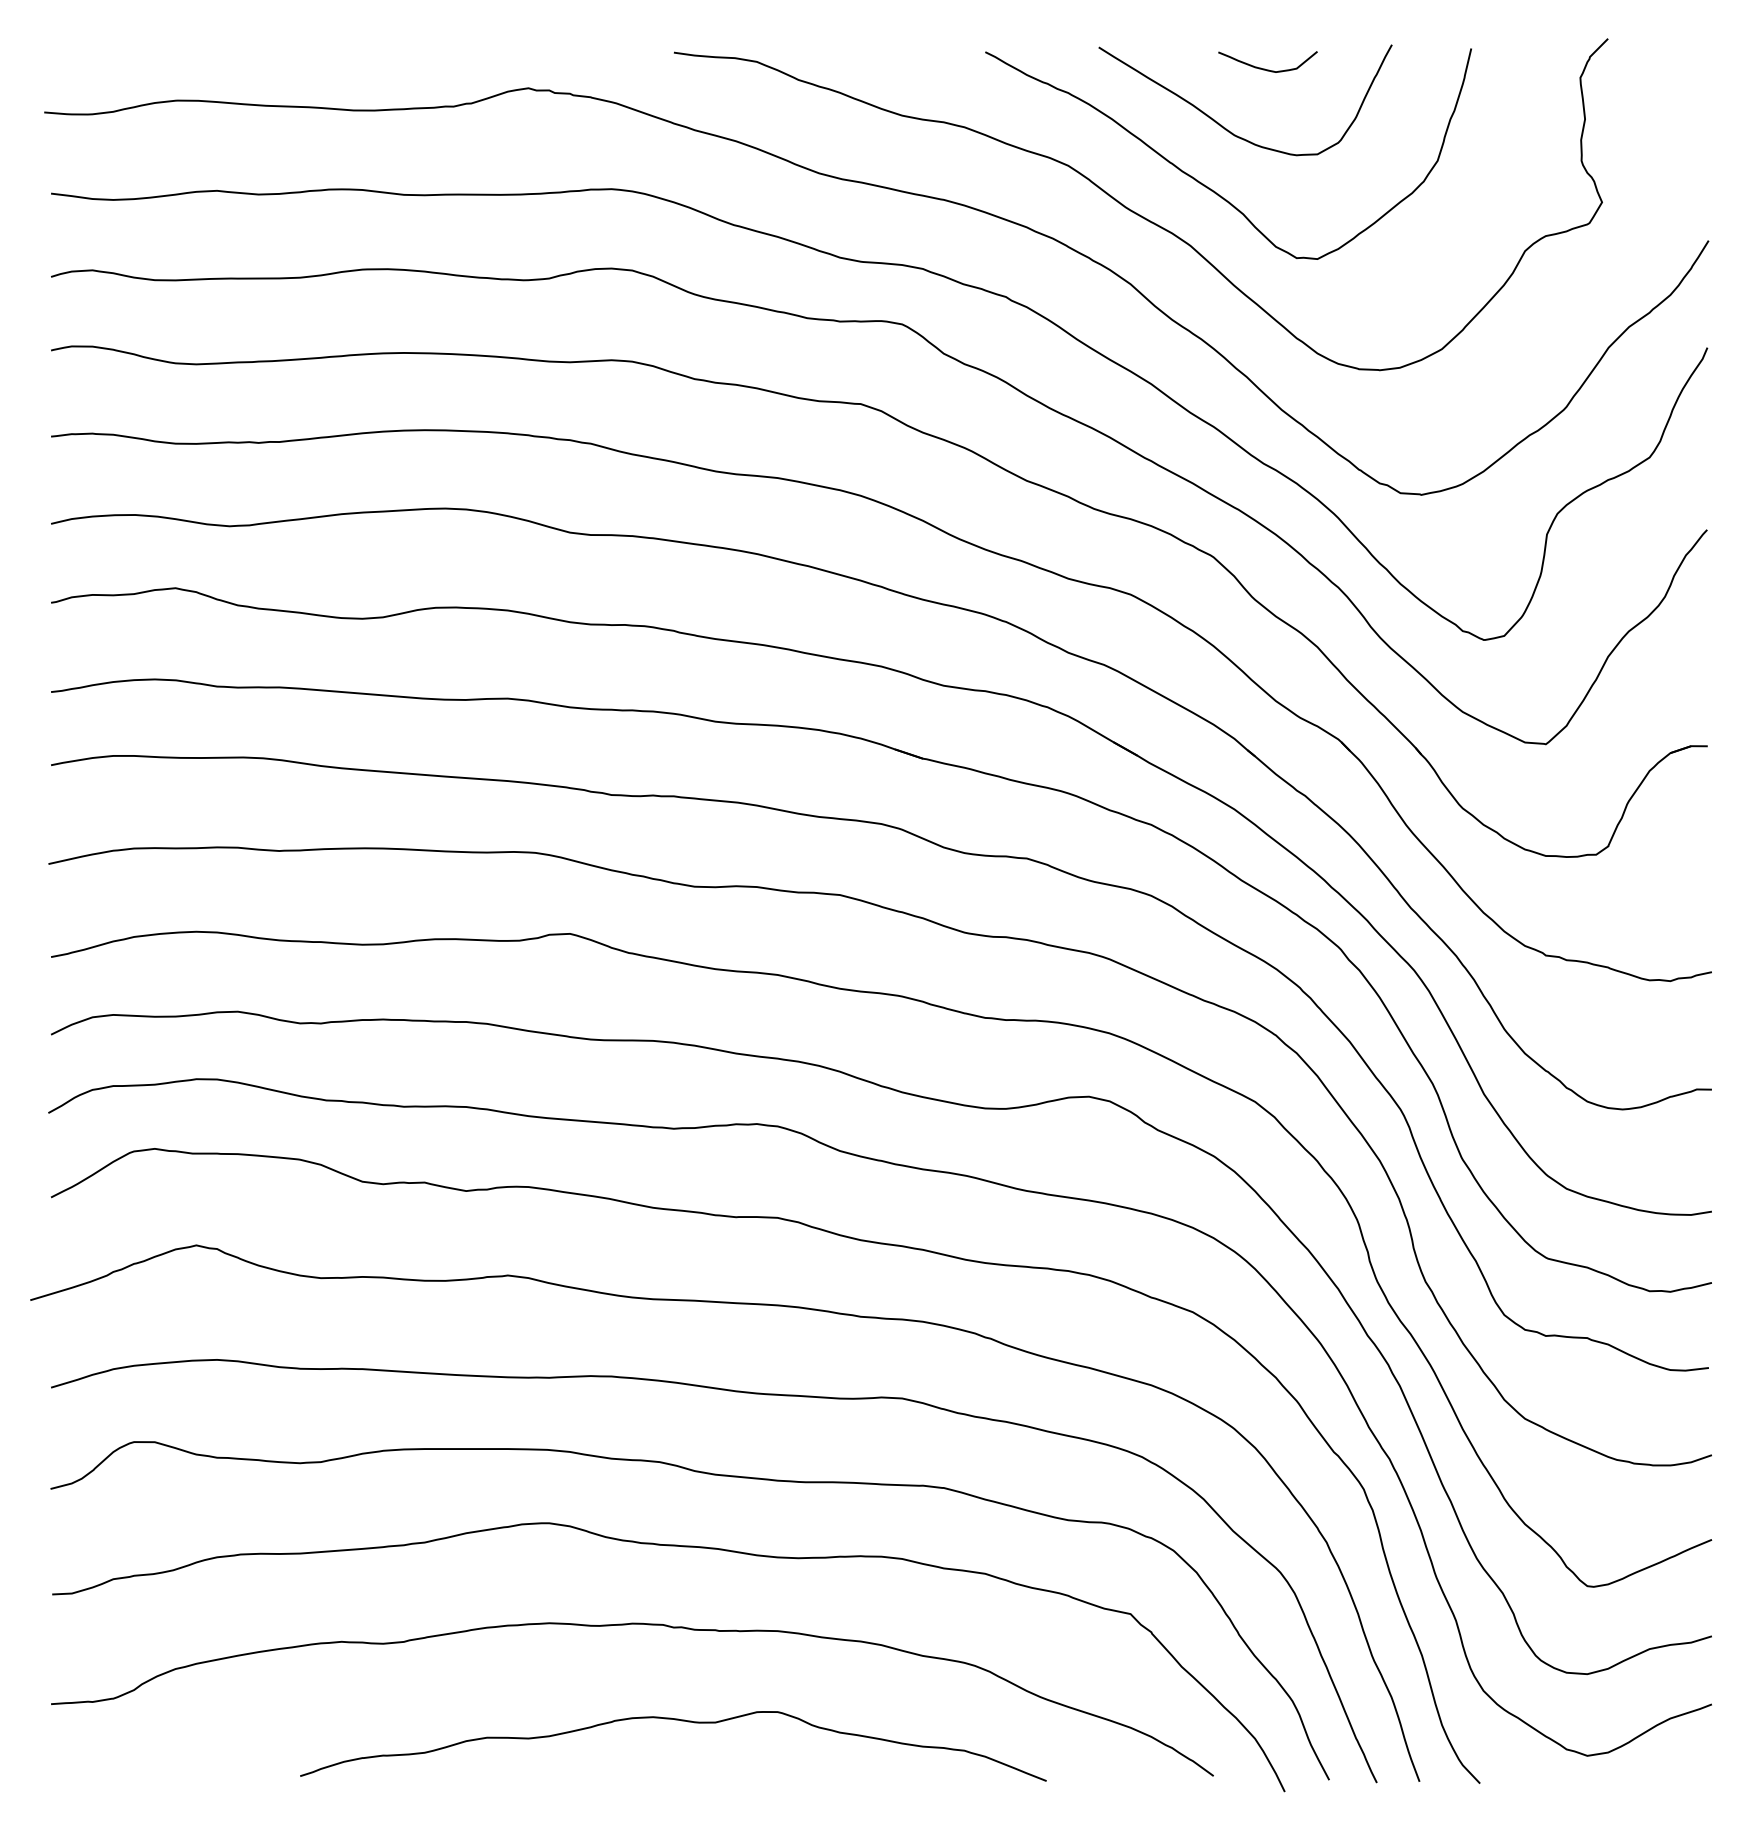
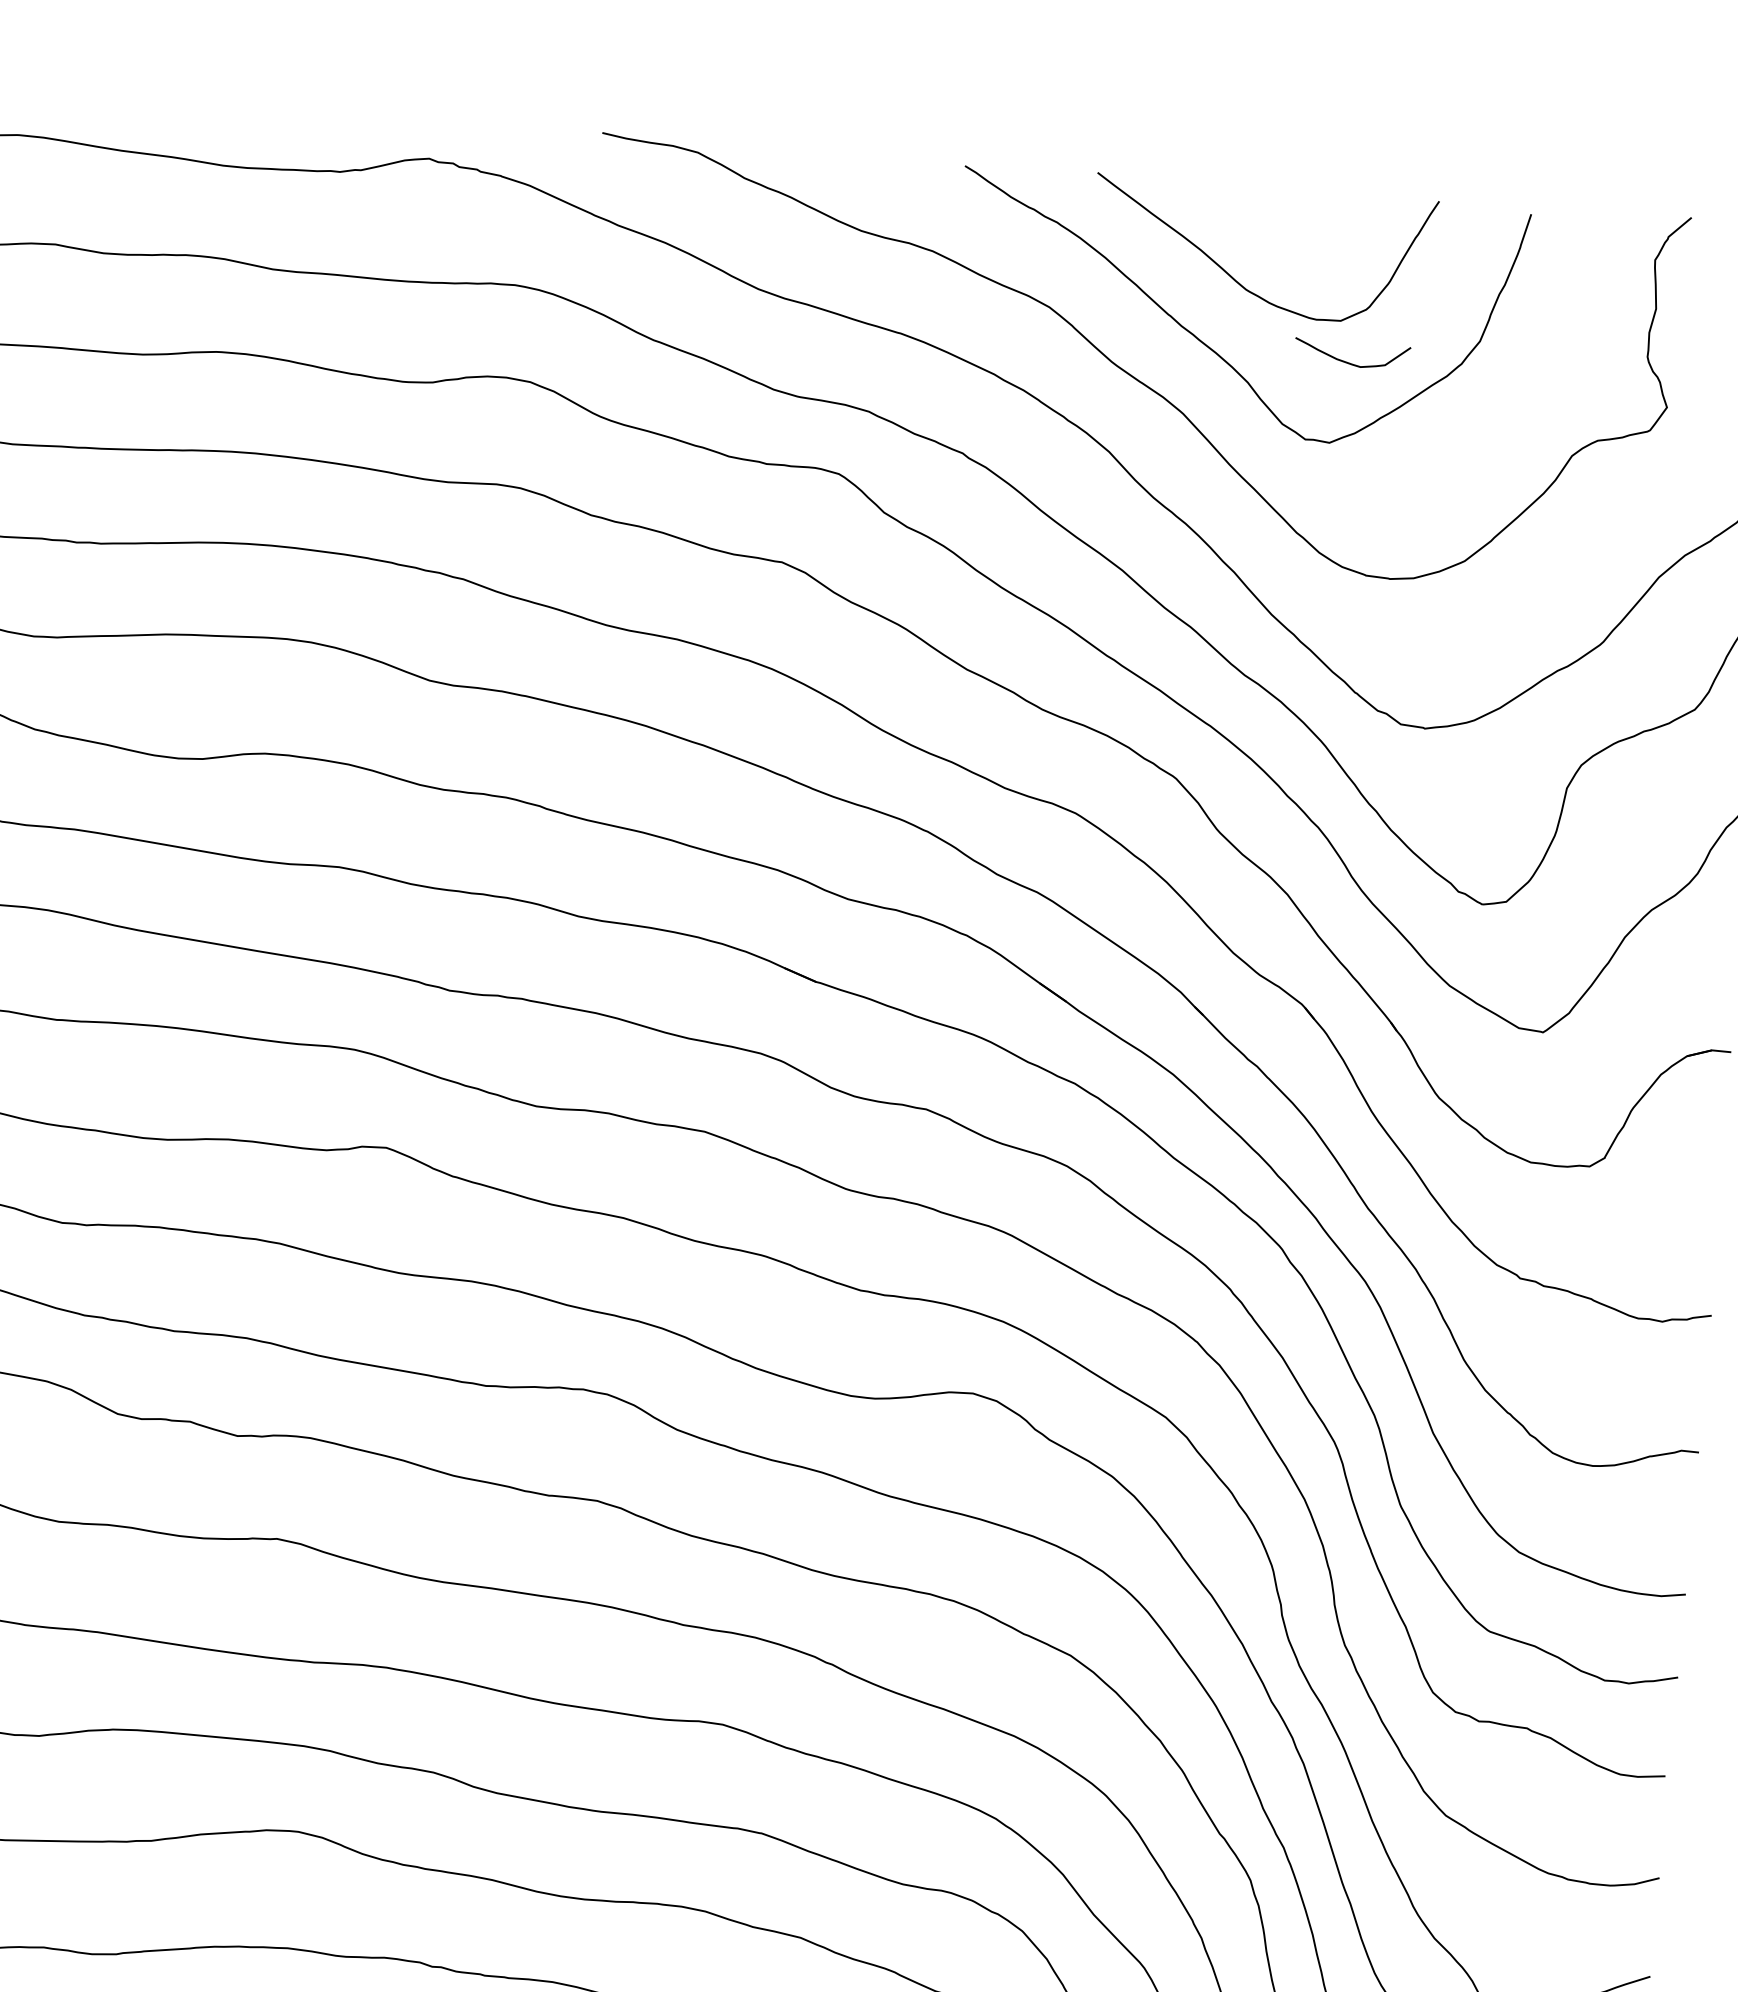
curve: (1265, 68) -> (1348, 361), moved

